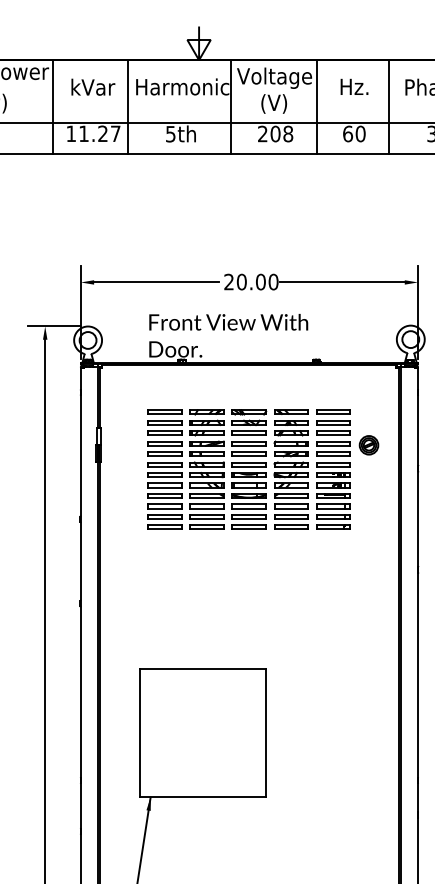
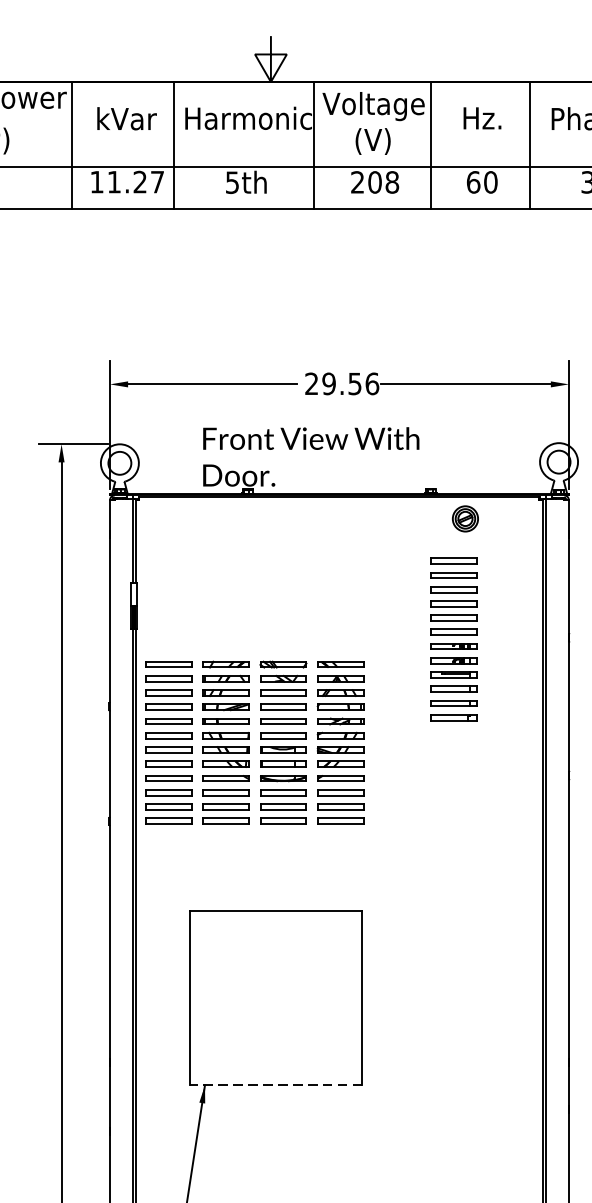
text: (257, 281) -> (350, 383), 20.00 -> 29.56
part: (368, 445) -> (464, 519), moved
part: (227, 469) -> (253, 742), moved
line: (202, 797) -> (275, 1085), solid -> dashed

